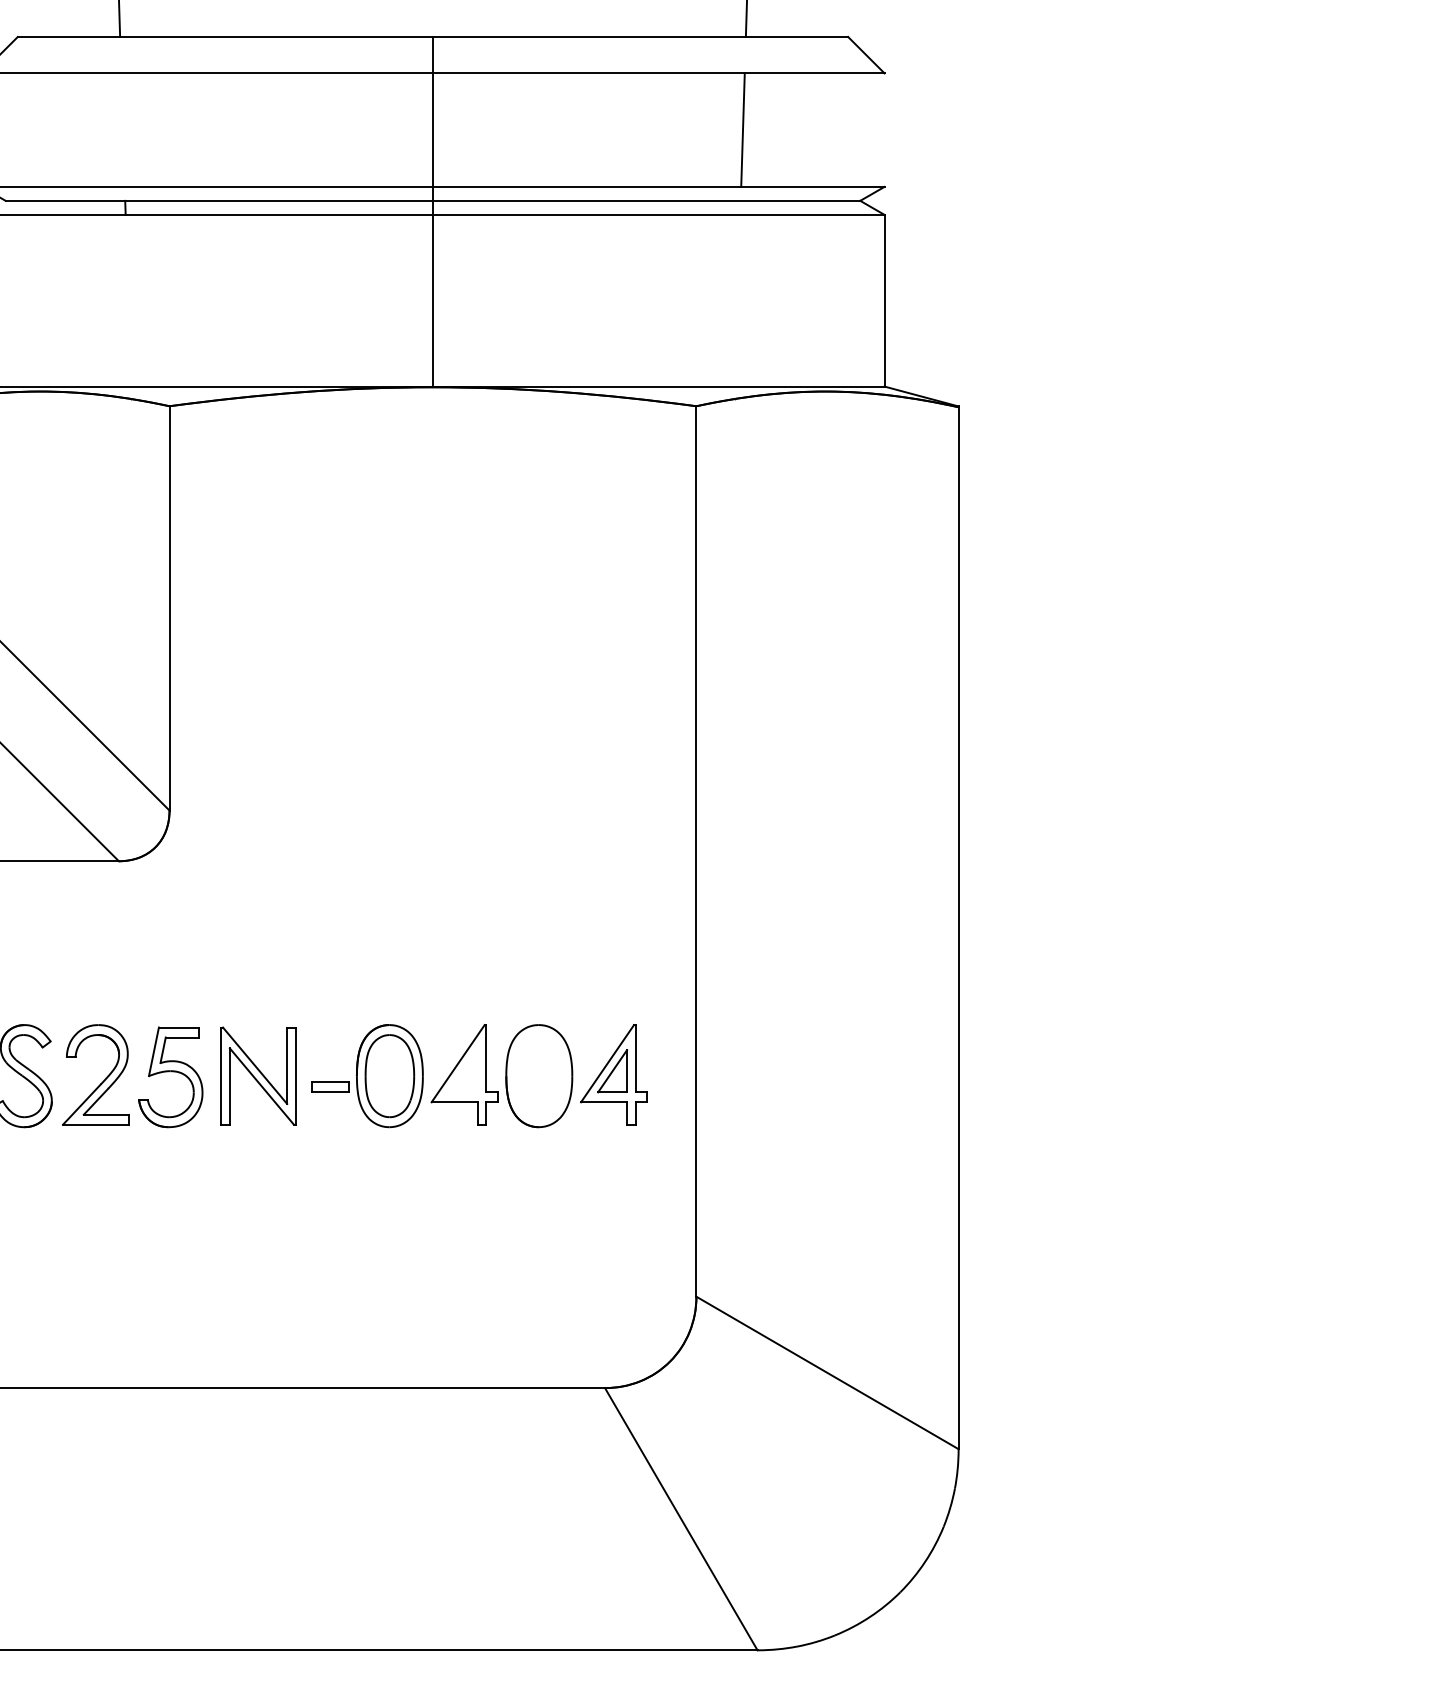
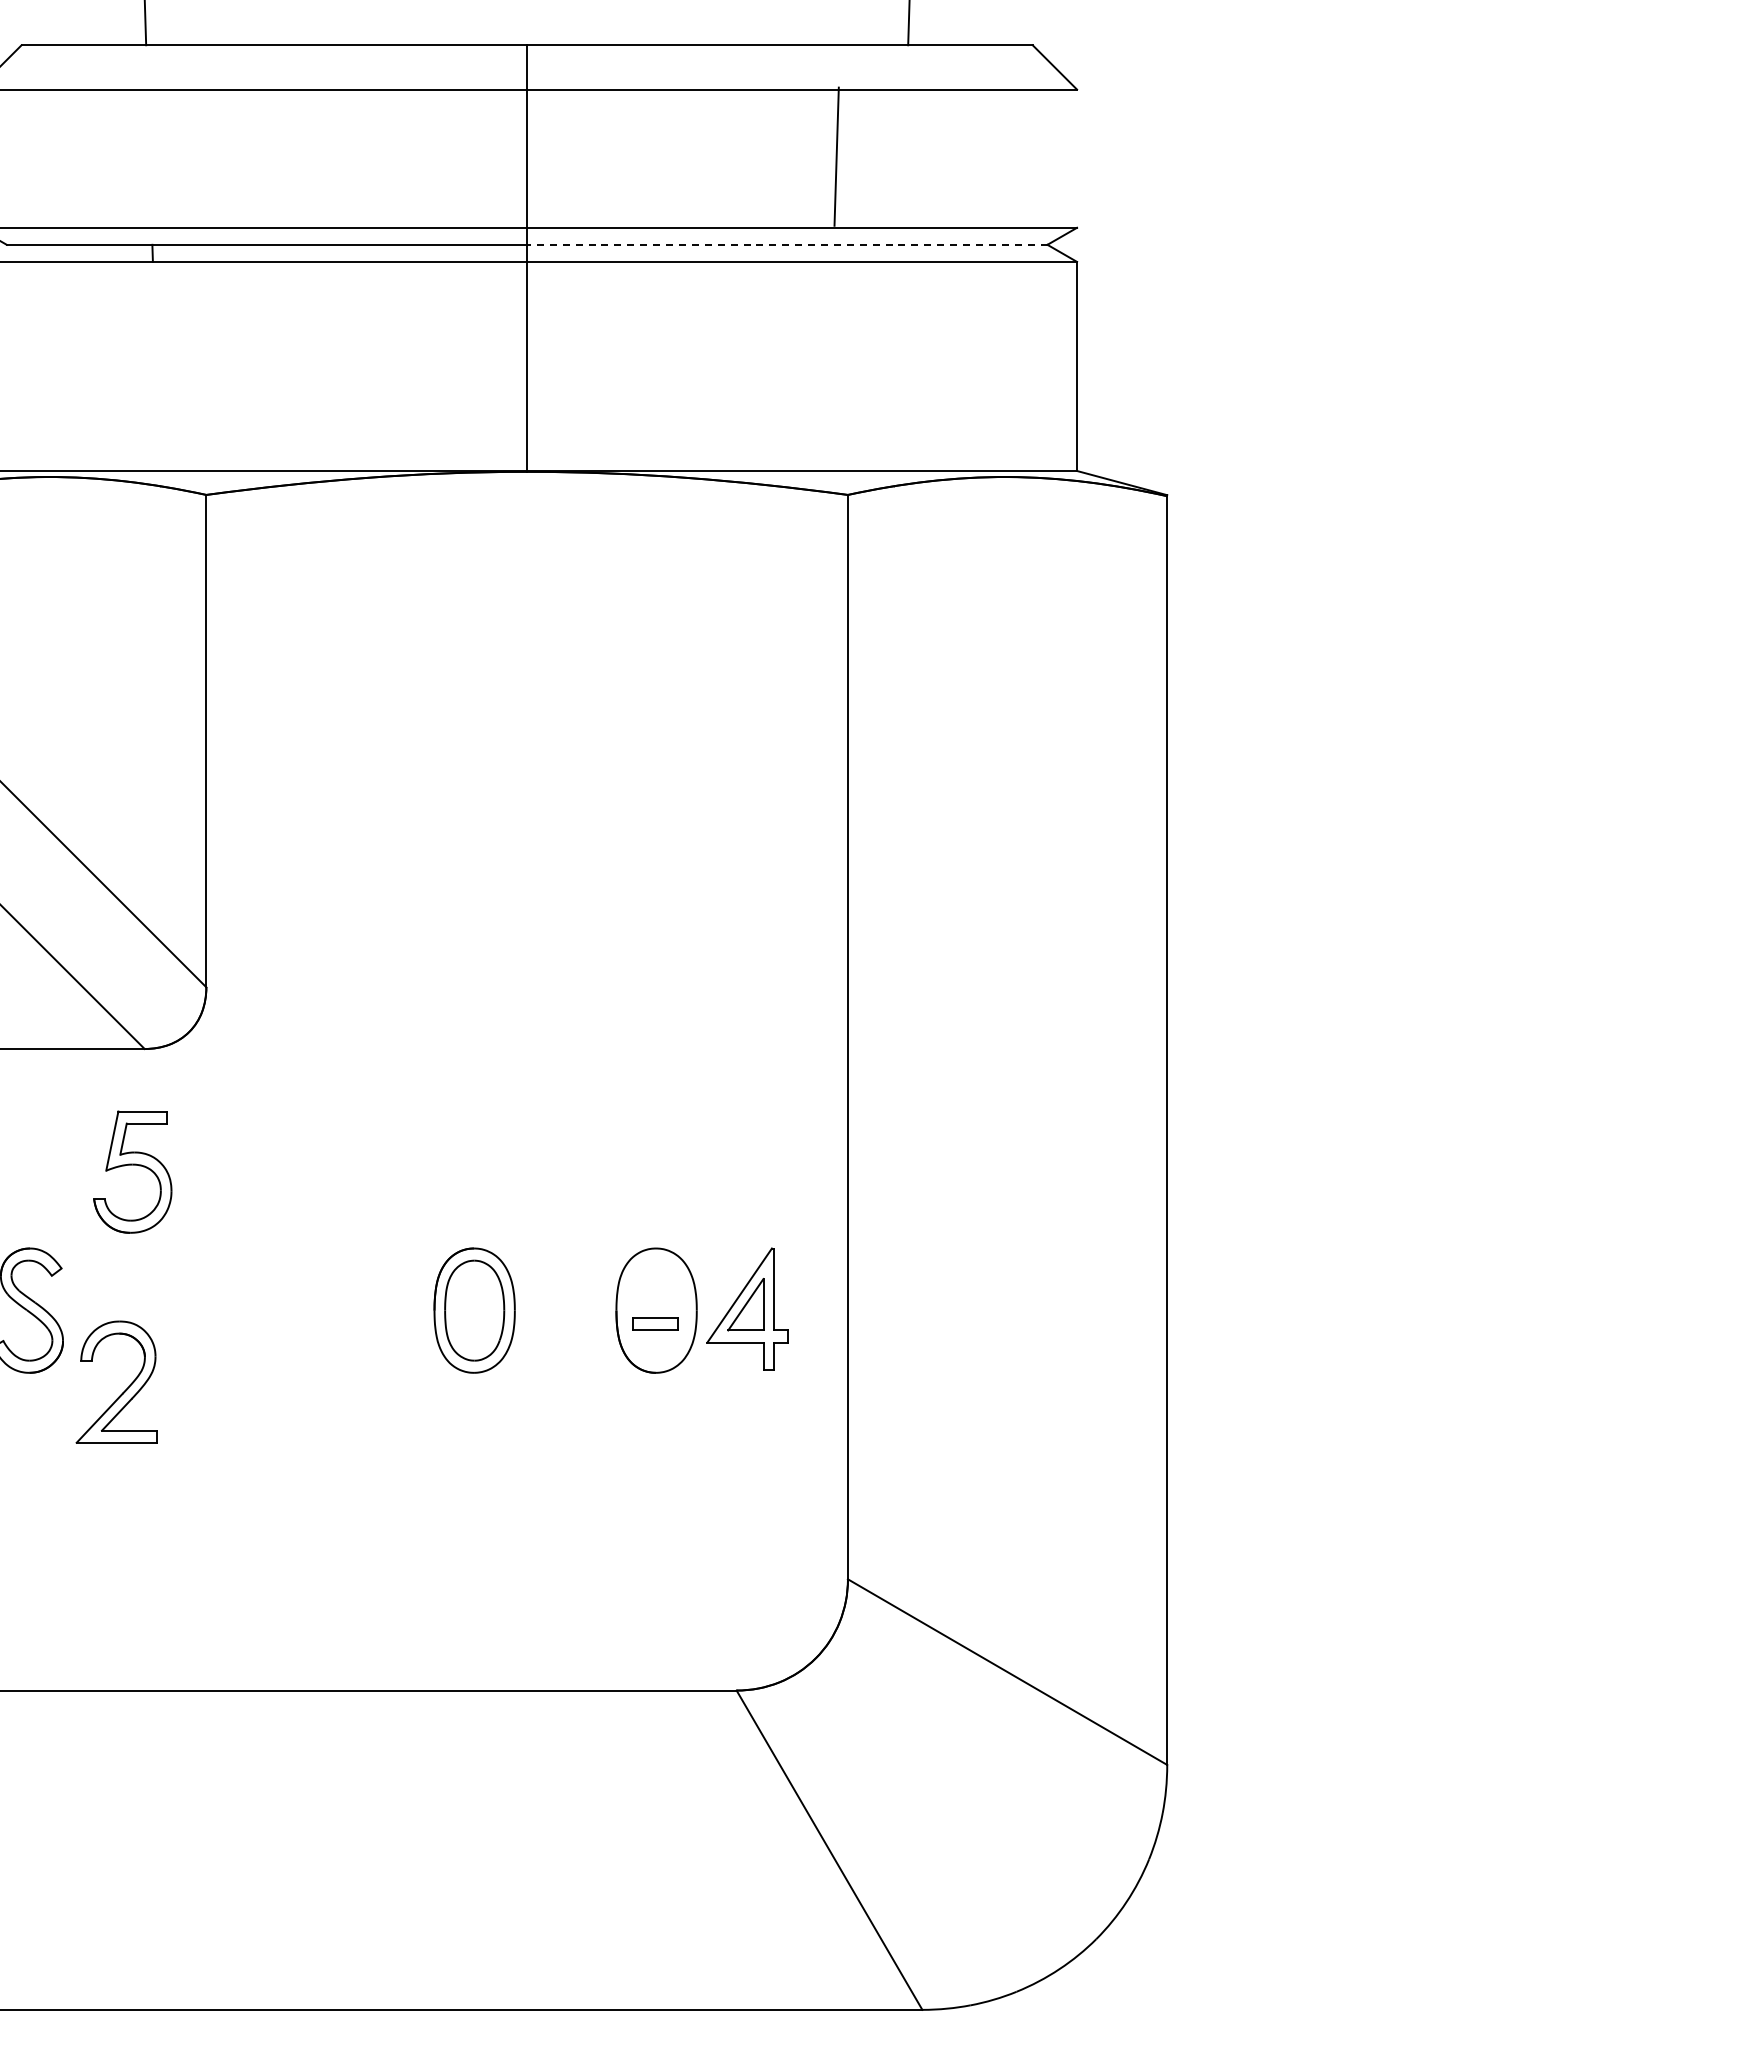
line: (742, 129) -> (836, 156), moved
line: (645, 200) -> (786, 244), solid -> dashed
part: (464, 1074) -> (565, 1308), removed
part: (258, 1075) -> (314, 1310), removed
part: (170, 1076) -> (132, 1171), moved
part: (103, 1080) -> (125, 1389), moved
part: (330, 1086) -> (655, 1323), moved

